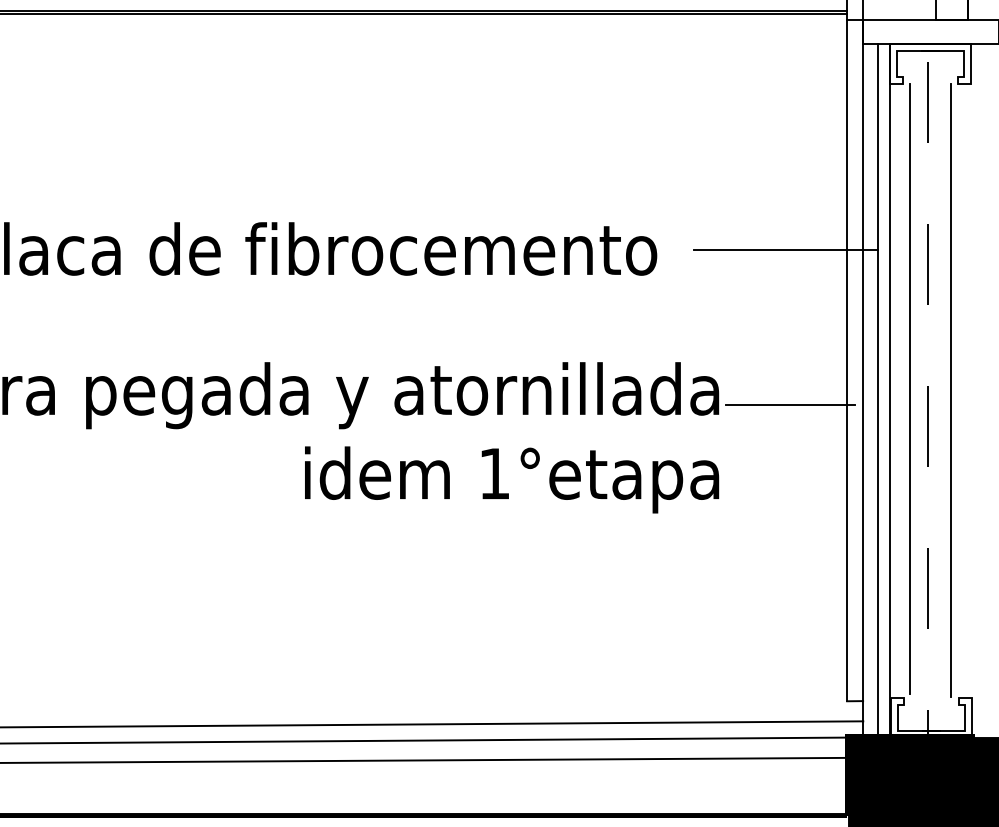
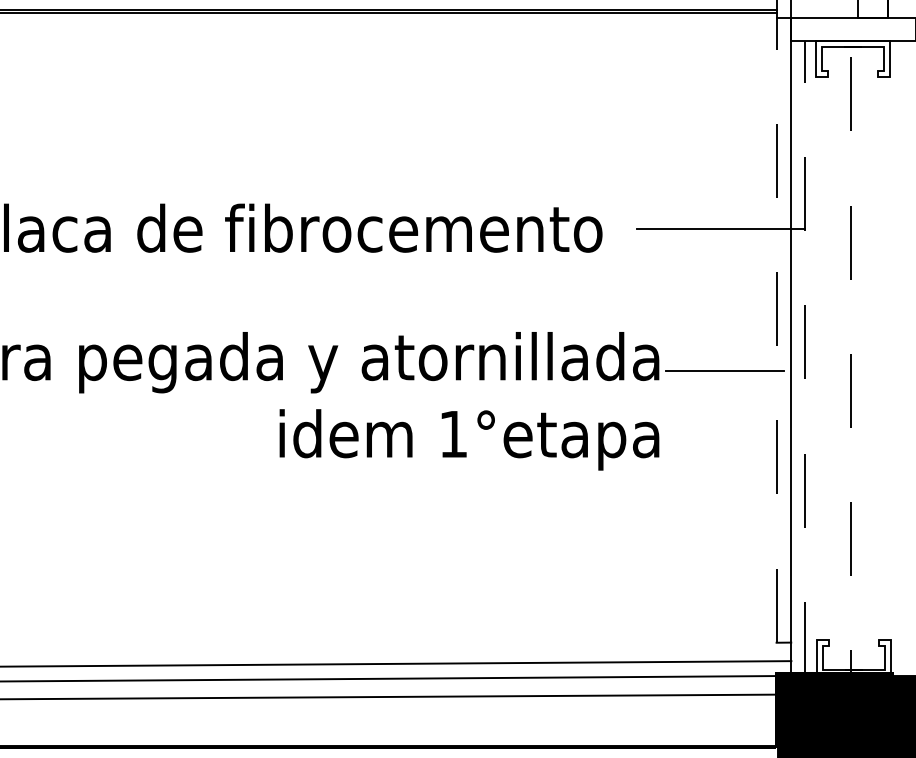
line: (847, 360) -> (776, 330), solid -> dashed
line: (910, 388) -> (834, 356), removed
line: (950, 390) -> (871, 357), removed
line: (877, 391) -> (804, 358), solid -> dashed
line: (889, 391) -> (815, 358), removed

